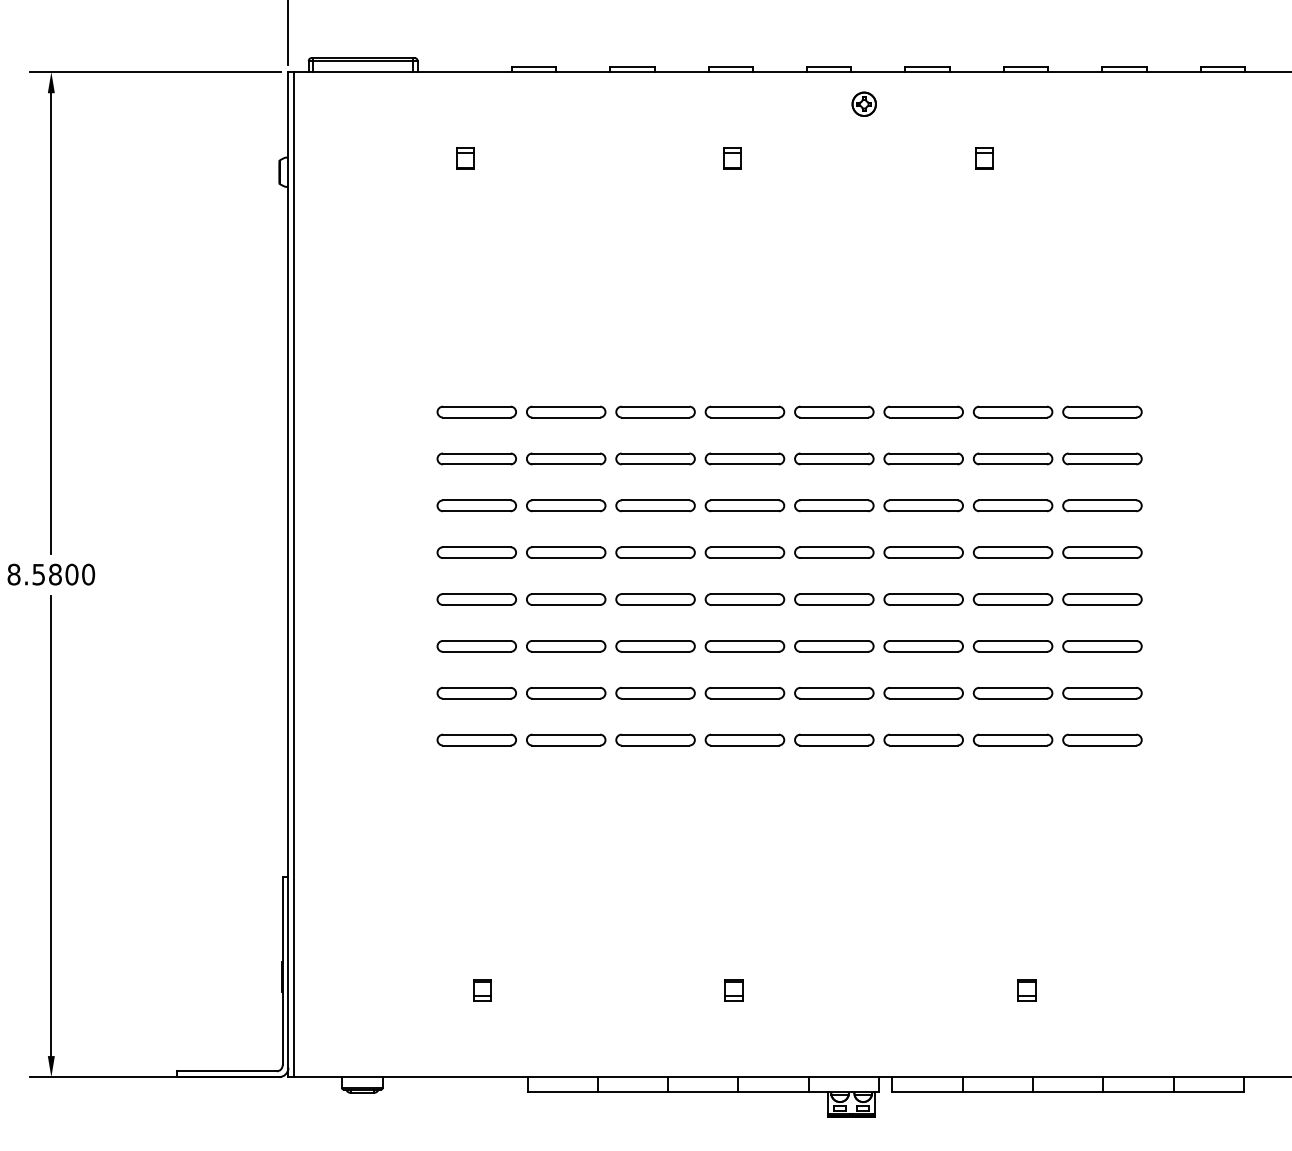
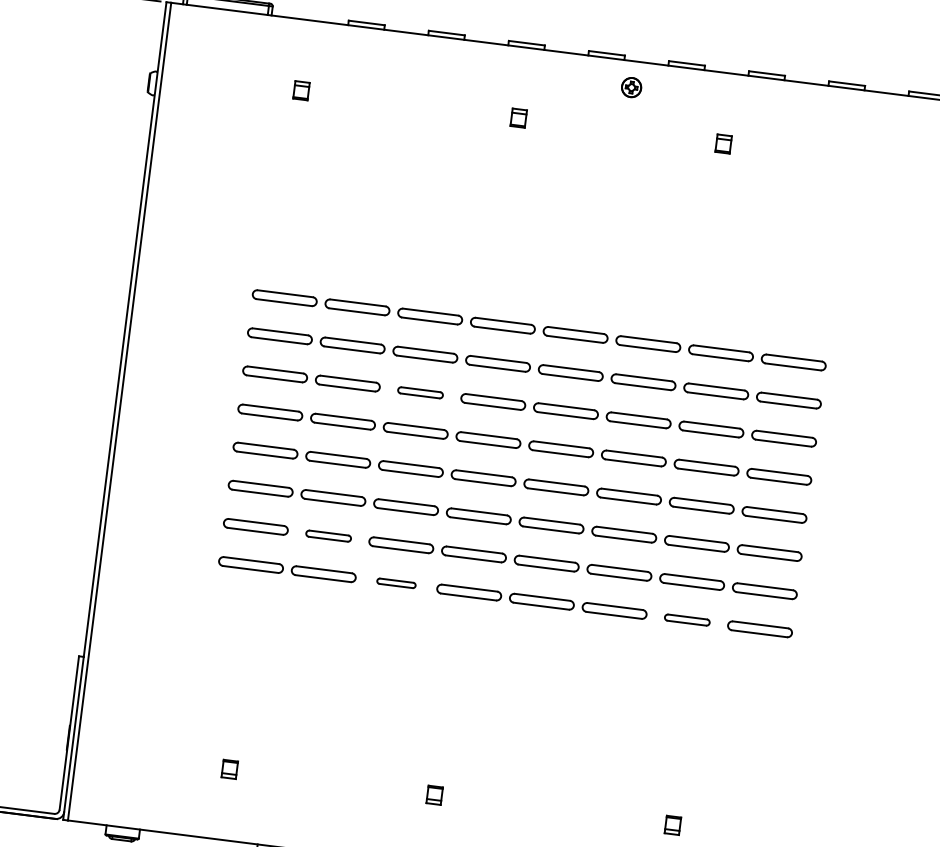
part: (655, 505) -> (420, 392), size x0.7
part: (566, 693) -> (328, 536), size x0.7
part: (655, 739) -> (396, 582), size x0.6
part: (1012, 739) -> (686, 619), size x0.7

